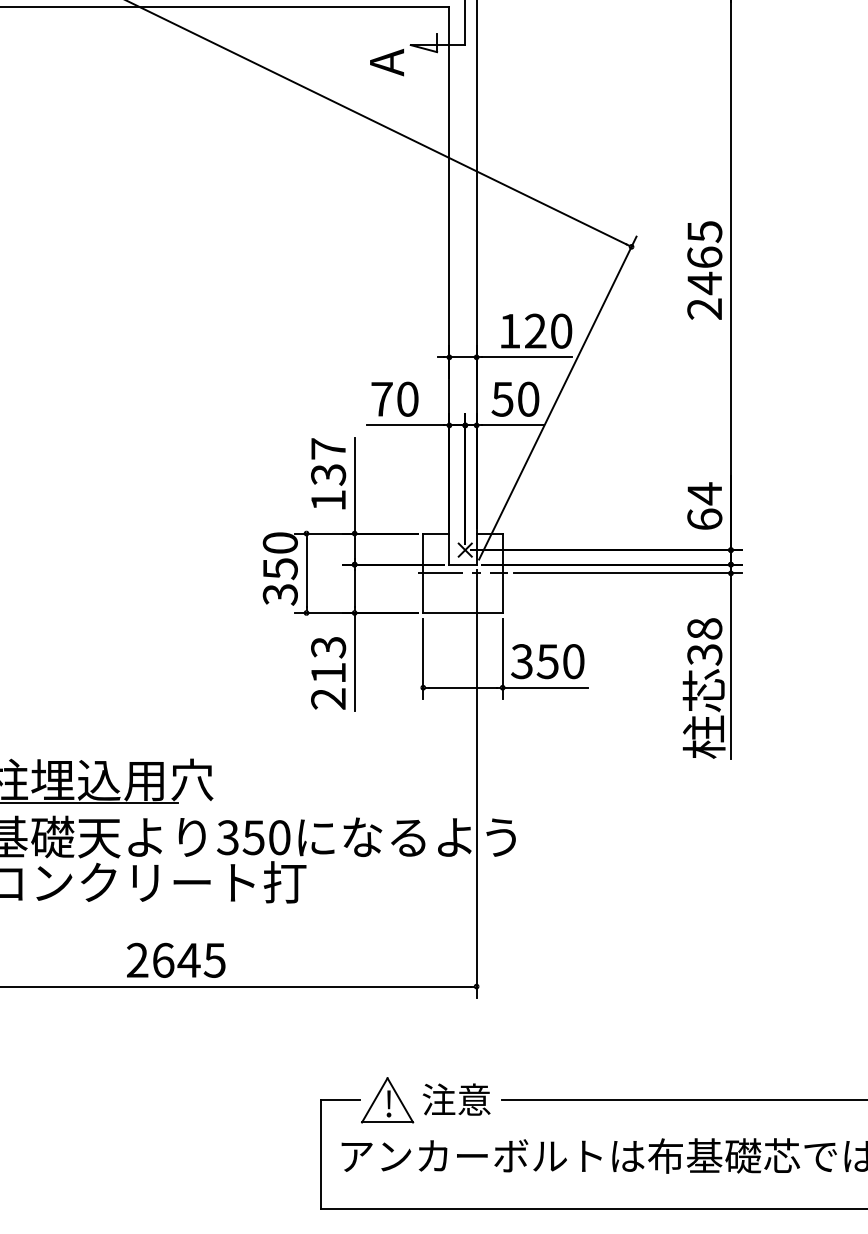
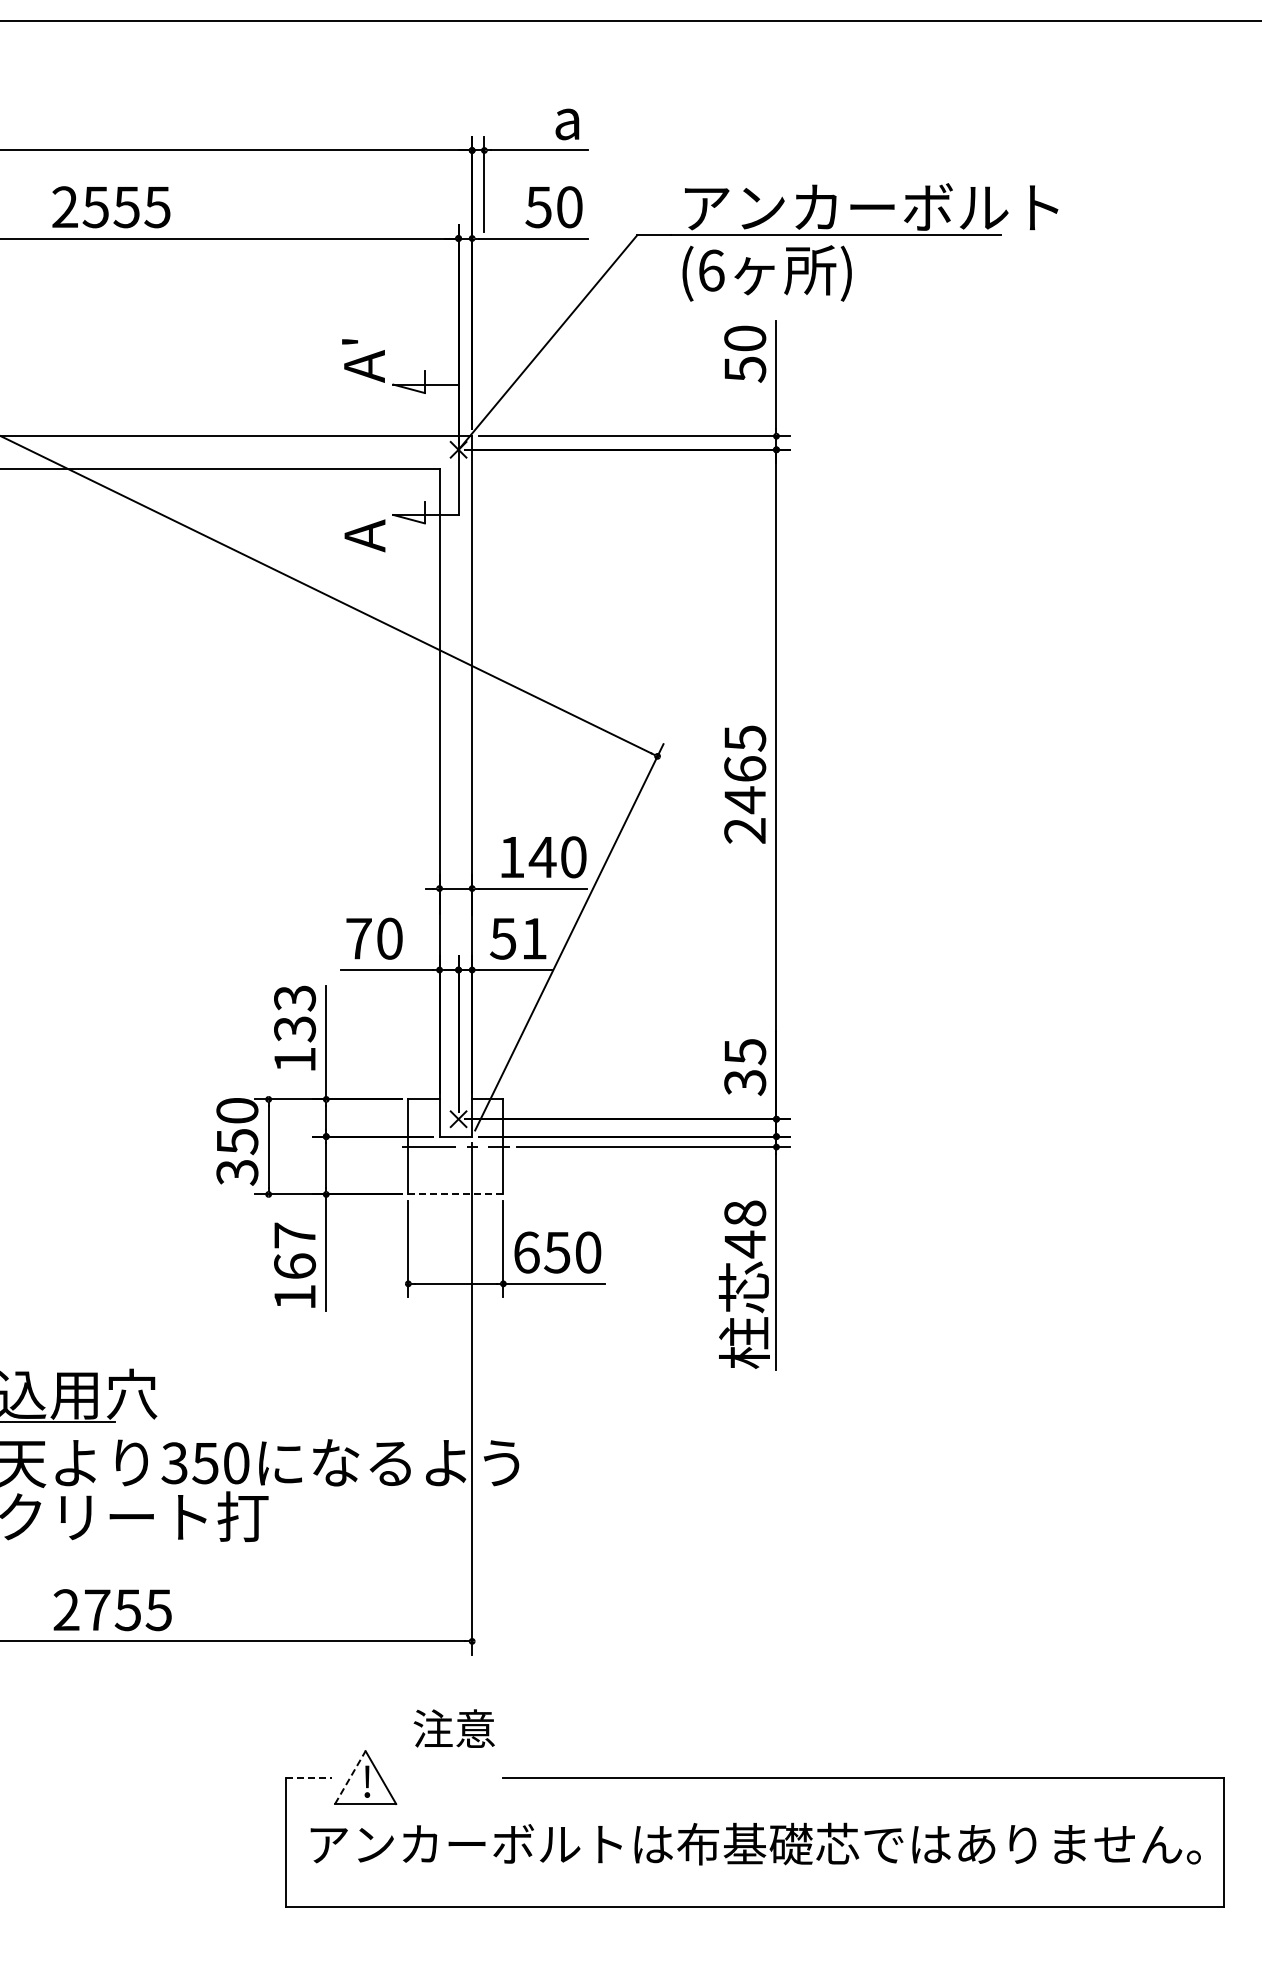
text: (535, 330) -> (542, 856), 120 -> 140
text: (528, 399) -> (534, 938), 50 -> 51
text: (328, 449) -> (295, 998), 137 -> 133
text: (705, 506) -> (745, 1066), 64 -> 35
line: (462, 613) -> (455, 1194), solid -> dashed
text: (705, 654) -> (745, 1244), 38 -> 48
text: (522, 661) -> (526, 1252), 350 -> 650
text: (328, 673) -> (295, 1266), 213 -> 167
text: (176, 960) -> (113, 1610), 2645 -> 2755
text: (455, 1099) -> (453, 1728), moved
line: (340, 1100) -> (309, 1777), solid -> dashed
line: (374, 1100) -> (350, 1777), solid -> dashed

